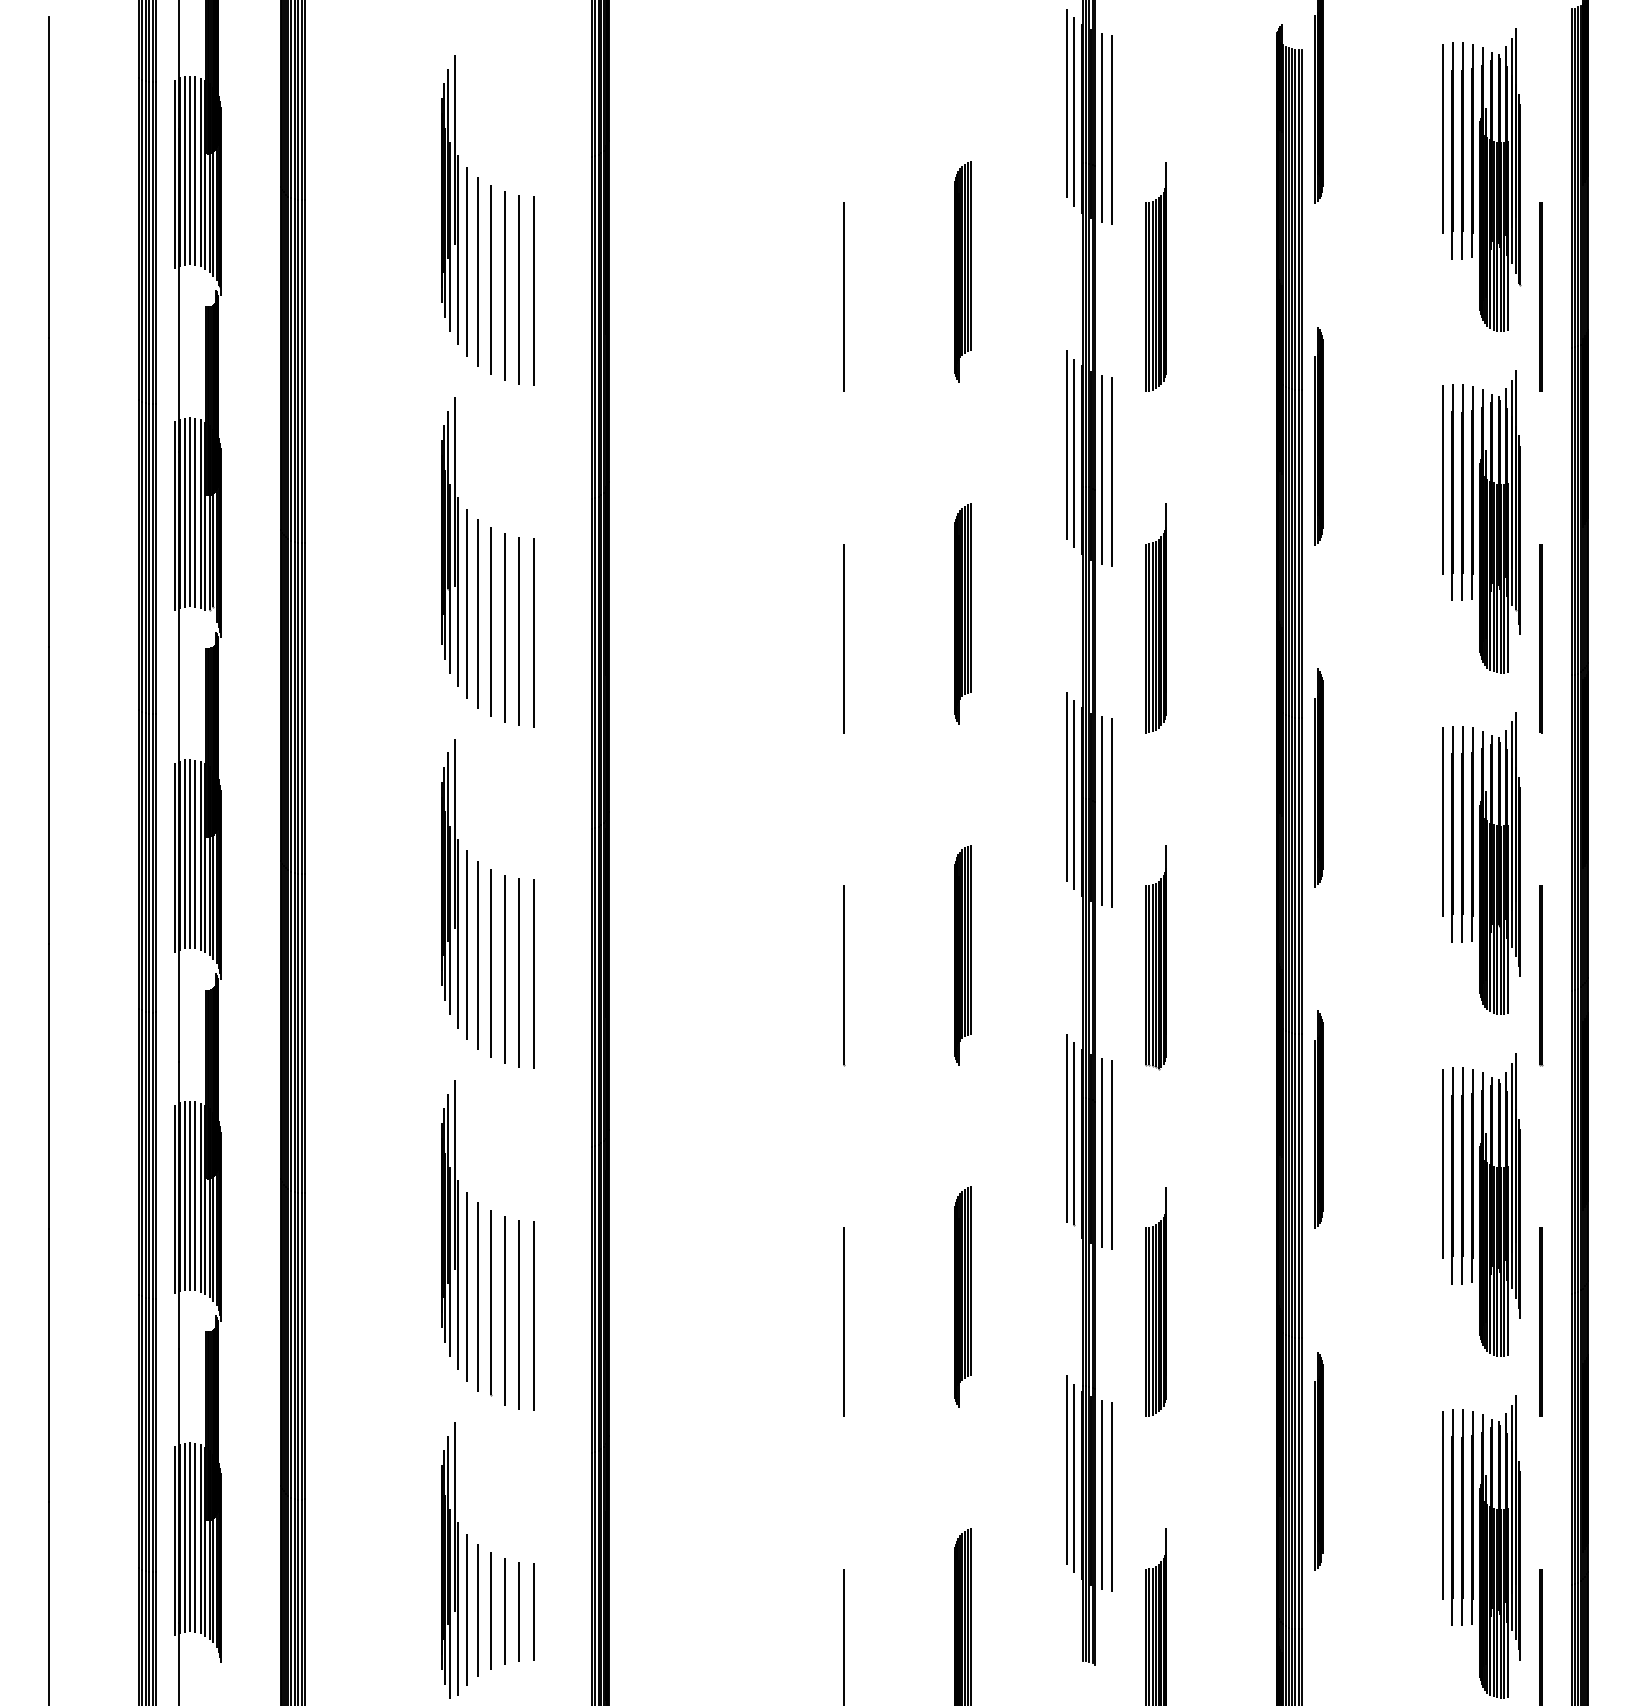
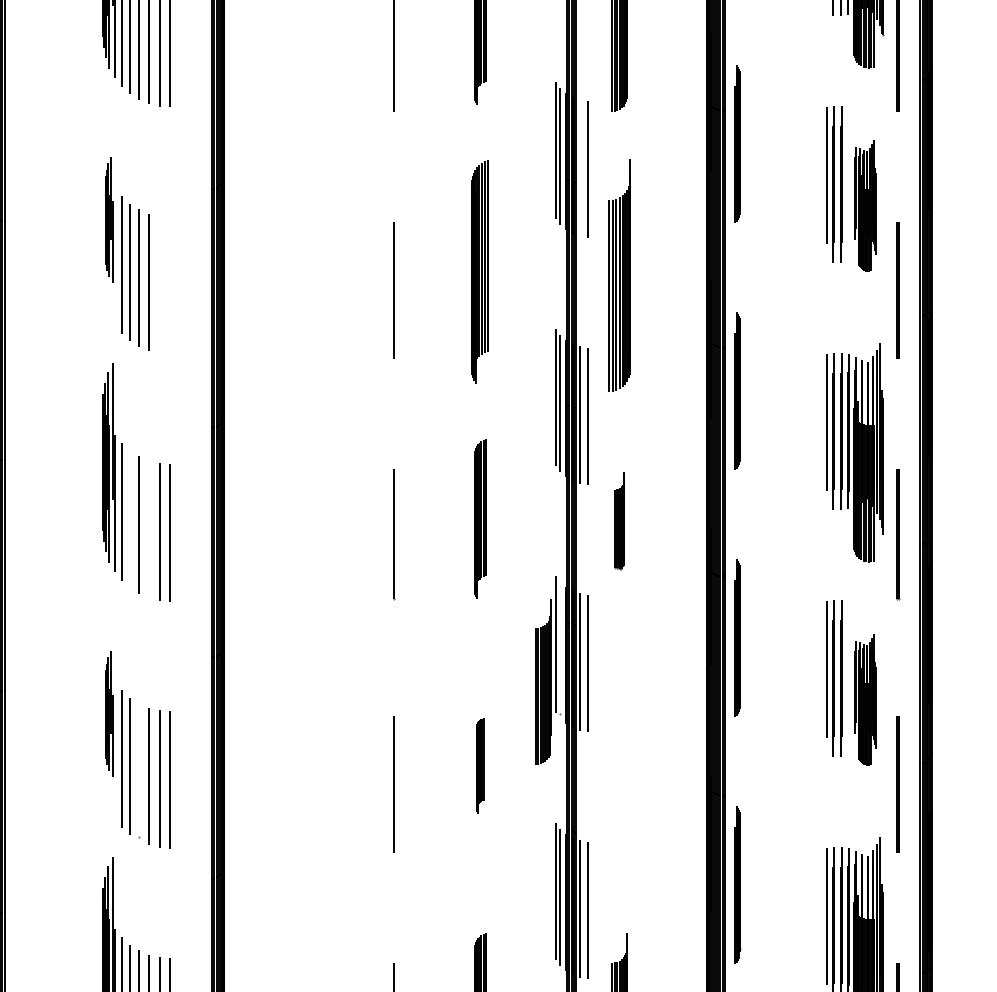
line: (1101, 469) -> (580, 167), removed
part: (1495, 521) -> (865, 205), size x0.6
part: (449, 541) -> (108, 219), size x0.6
part: (962, 613) -> (479, 272), size x1.4
part: (1155, 618) -> (619, 275), size x1.4
line: (519, 631) -> (159, 285), removed
line: (534, 632) -> (170, 285), removed
line: (478, 955) -> (129, 519), removed
part: (1155, 957) -> (619, 520), size x0.6
line: (504, 969) -> (148, 529), removed
line: (1074, 1133) -> (560, 647), removed
part: (1495, 1204) -> (865, 699), size x0.6
part: (449, 1224) -> (108, 713), size x0.6
part: (962, 1296) -> (479, 765), size x0.6
part: (1155, 1301) -> (542, 681), moved
line: (490, 1302) -> (138, 770), removed

